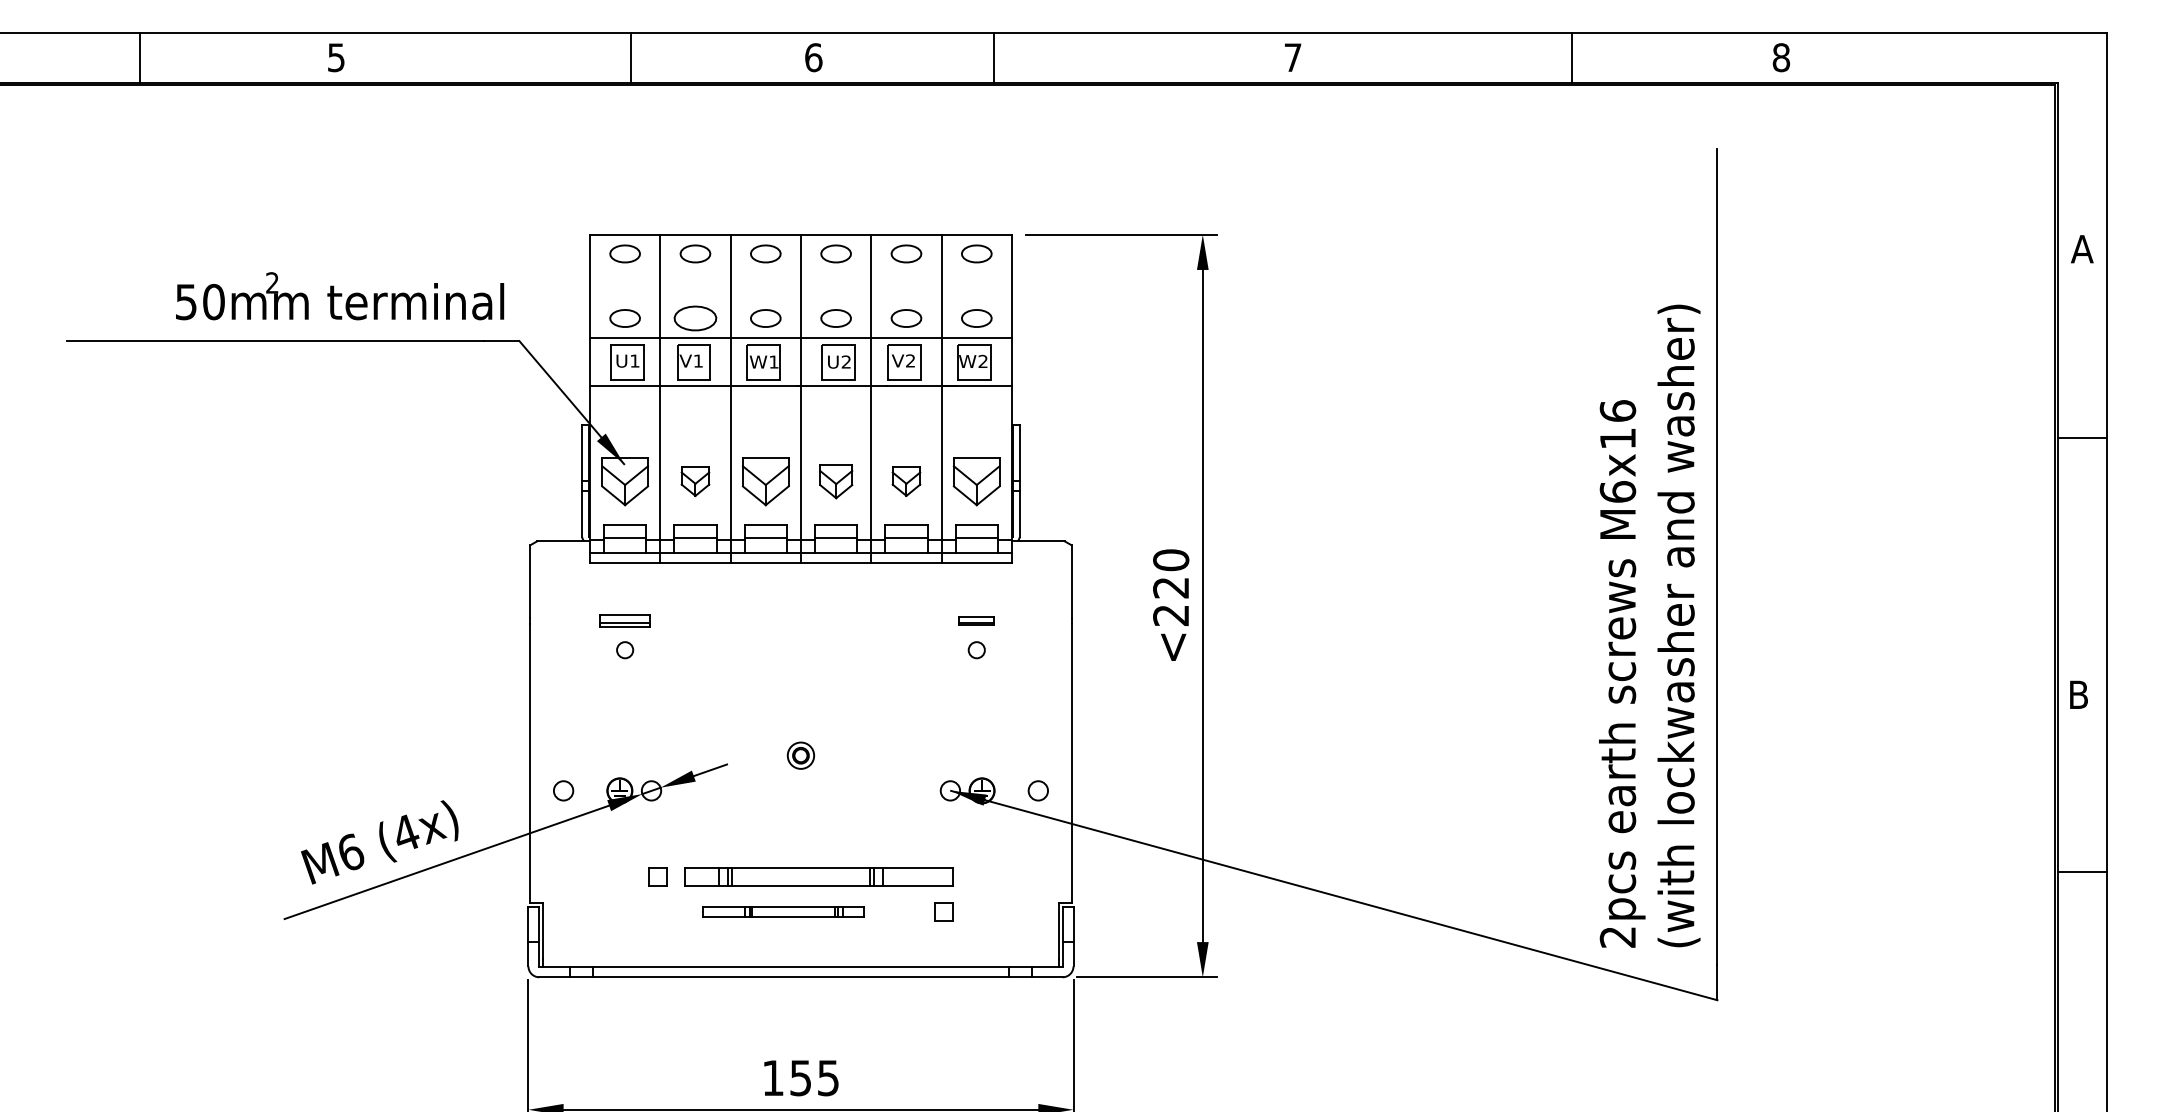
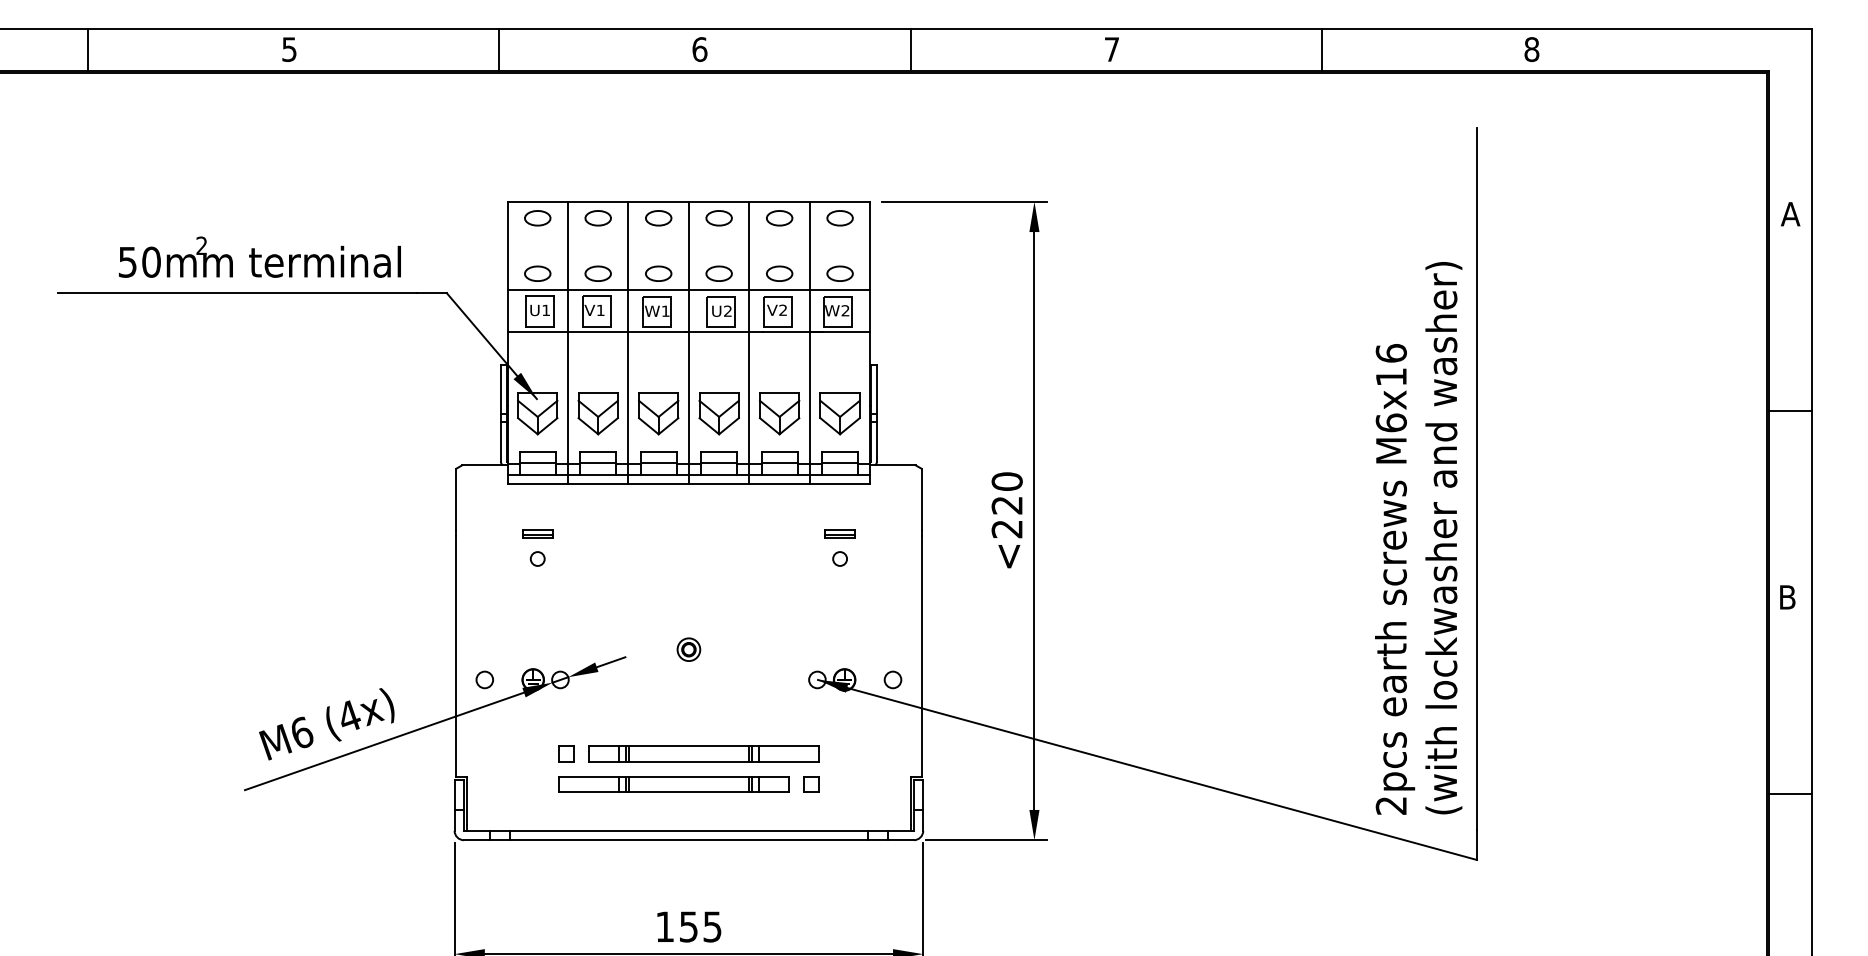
line: (140, 57) -> (88, 49), moved
line: (630, 57) -> (499, 49), moved
line: (993, 57) -> (910, 49), moved
line: (1572, 57) -> (1322, 49), moved
text: (340, 296) -> (260, 257), moved
part: (695, 318) -> (598, 273), size x0.71
line: (2081, 437) -> (1789, 411), moved
part: (695, 481) -> (598, 413), size x1.67
part: (836, 481) -> (719, 413), size x1.43
part: (906, 481) -> (779, 413), size x1.67
part: (625, 620) -> (538, 533), size x0.71
line: (2081, 871) -> (1789, 793), moved
part: (782, 911) -> (673, 783), size x1.67

